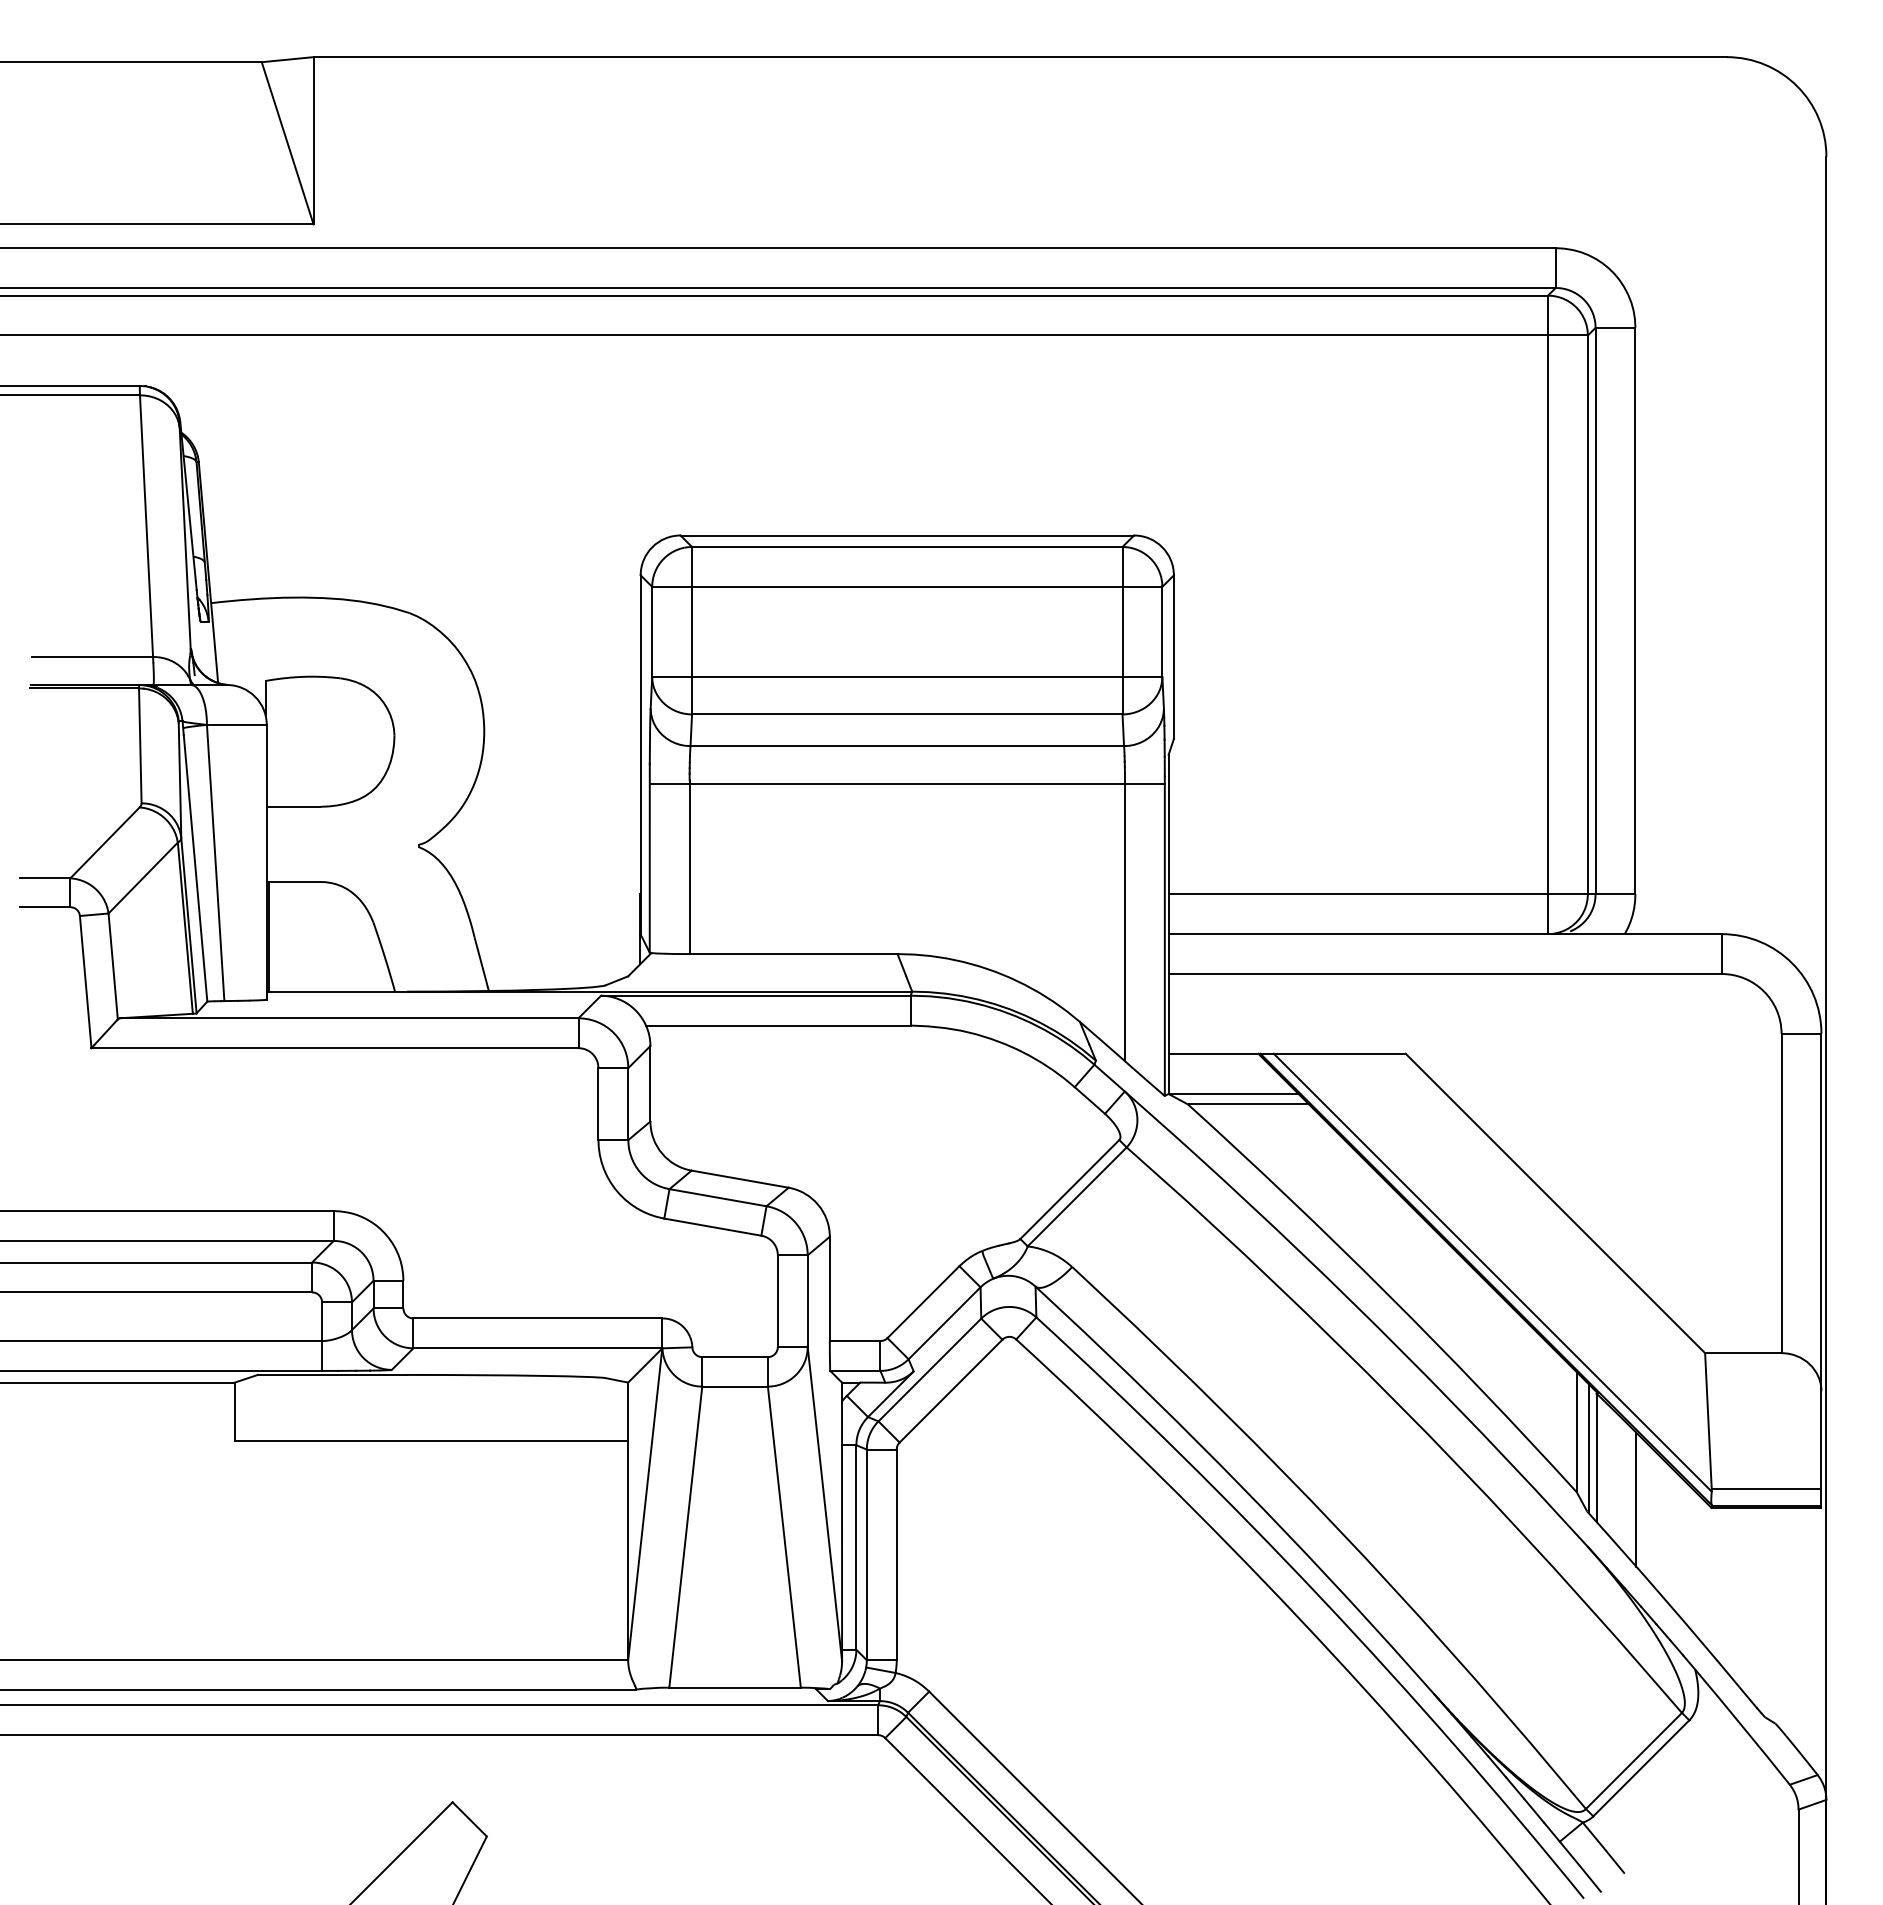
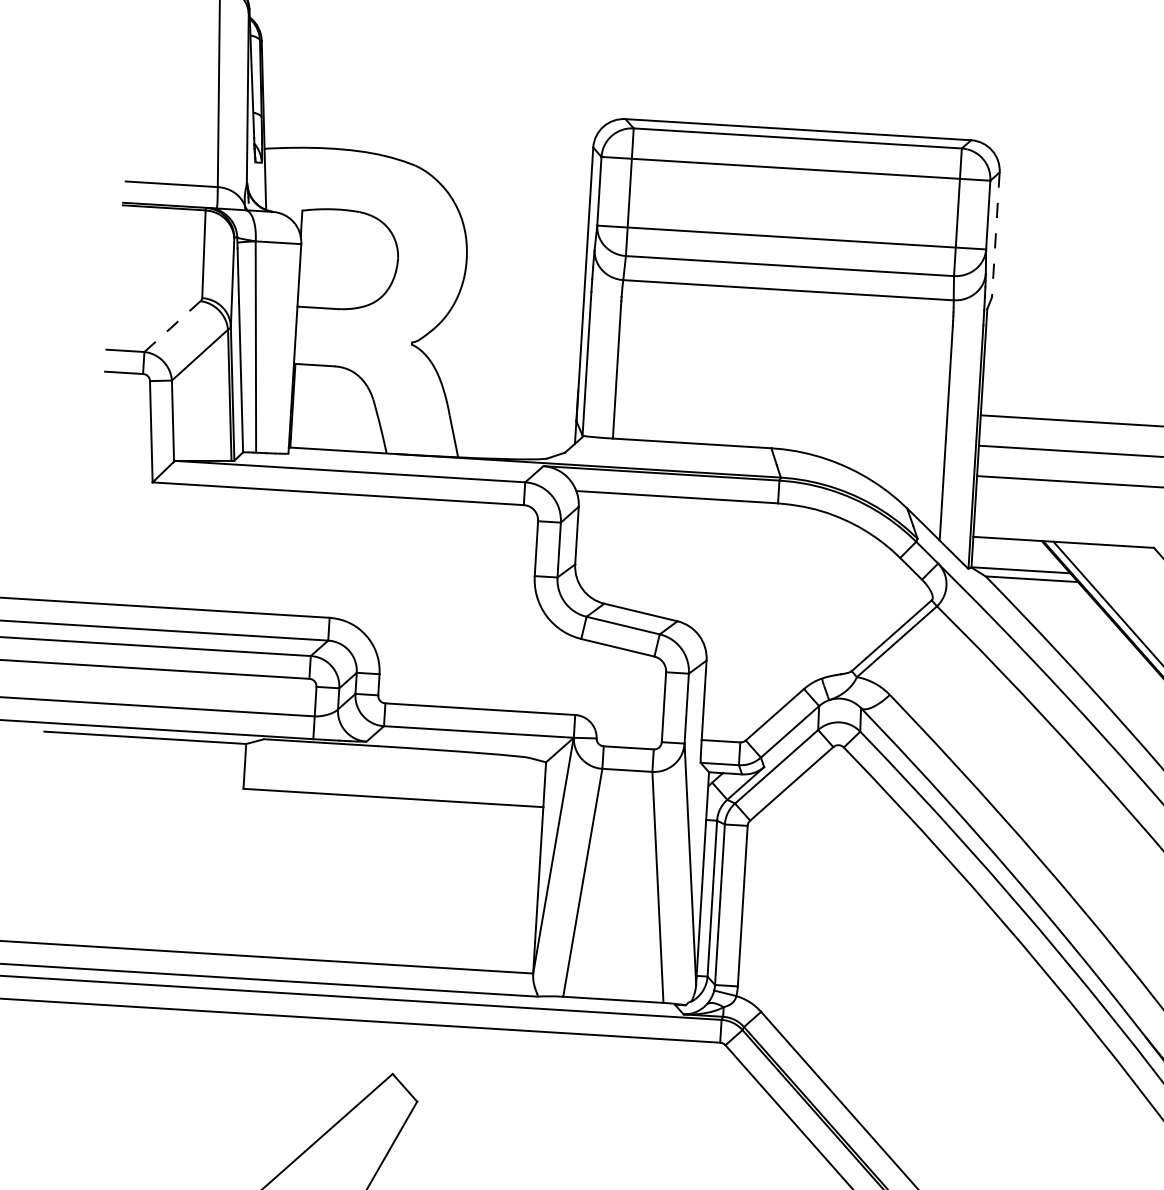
line: (1173, 657) -> (995, 235), solid -> dashed
line: (906, 783) -> (786, 318), removed
line: (105, 842) -> (172, 326), solid -> dashed

